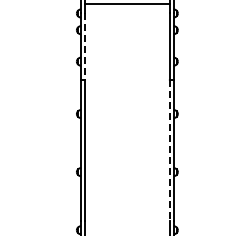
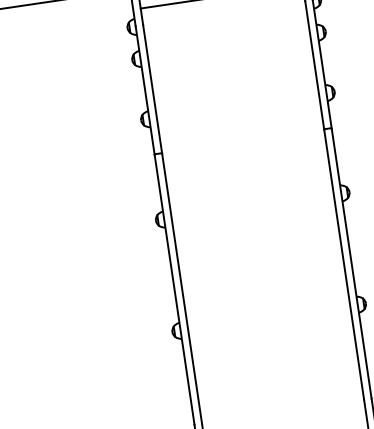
line: (85, 46) -> (153, 88), dashed -> solid
line: (169, 151) -> (344, 266), dashed -> solid

